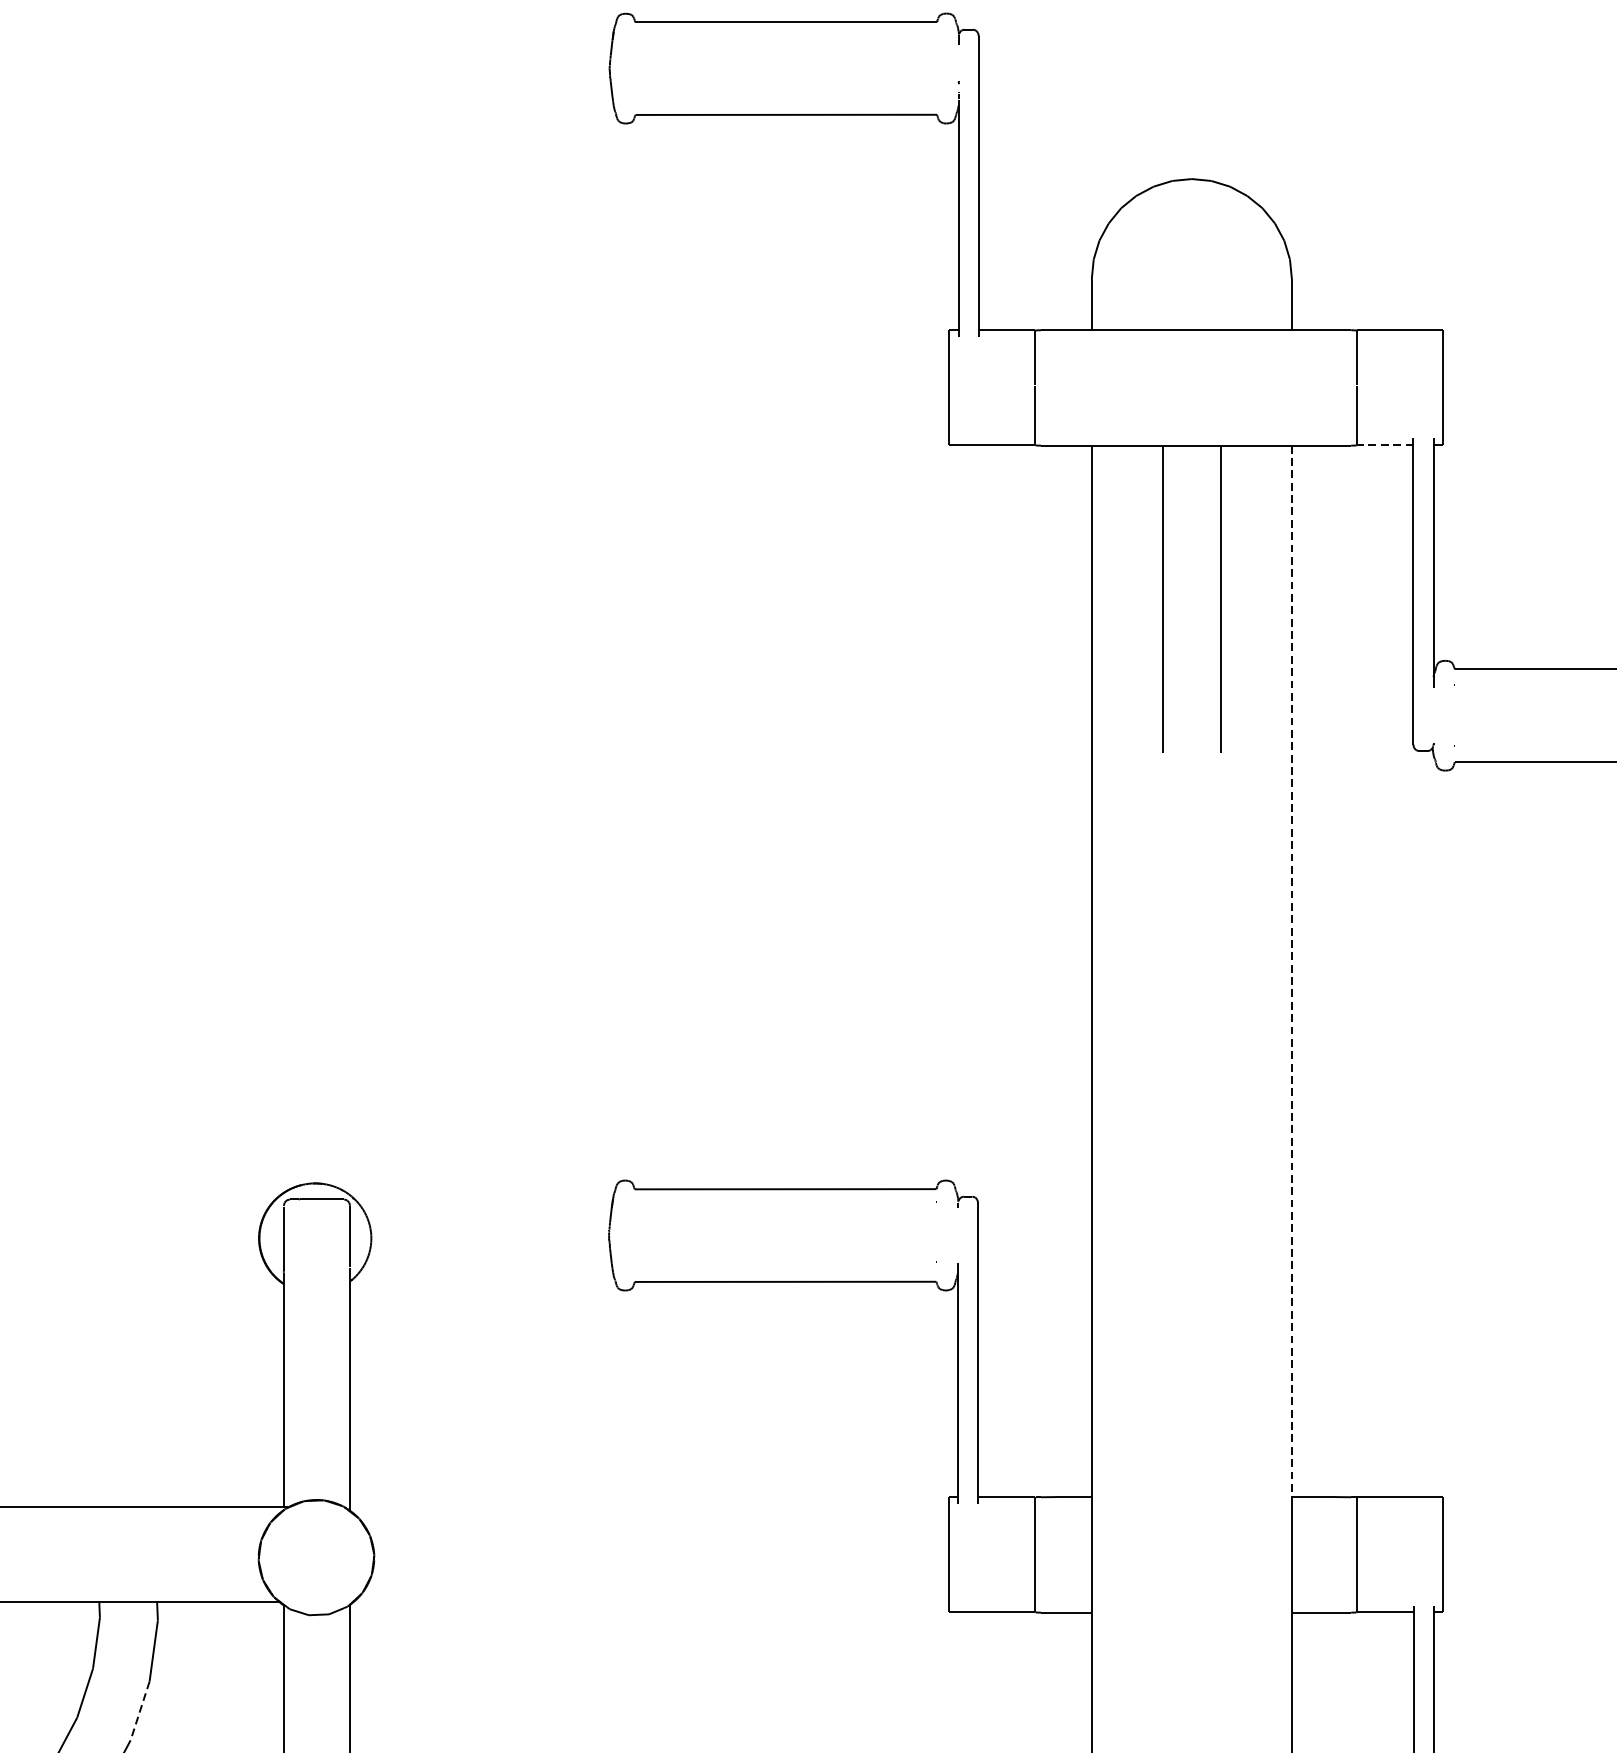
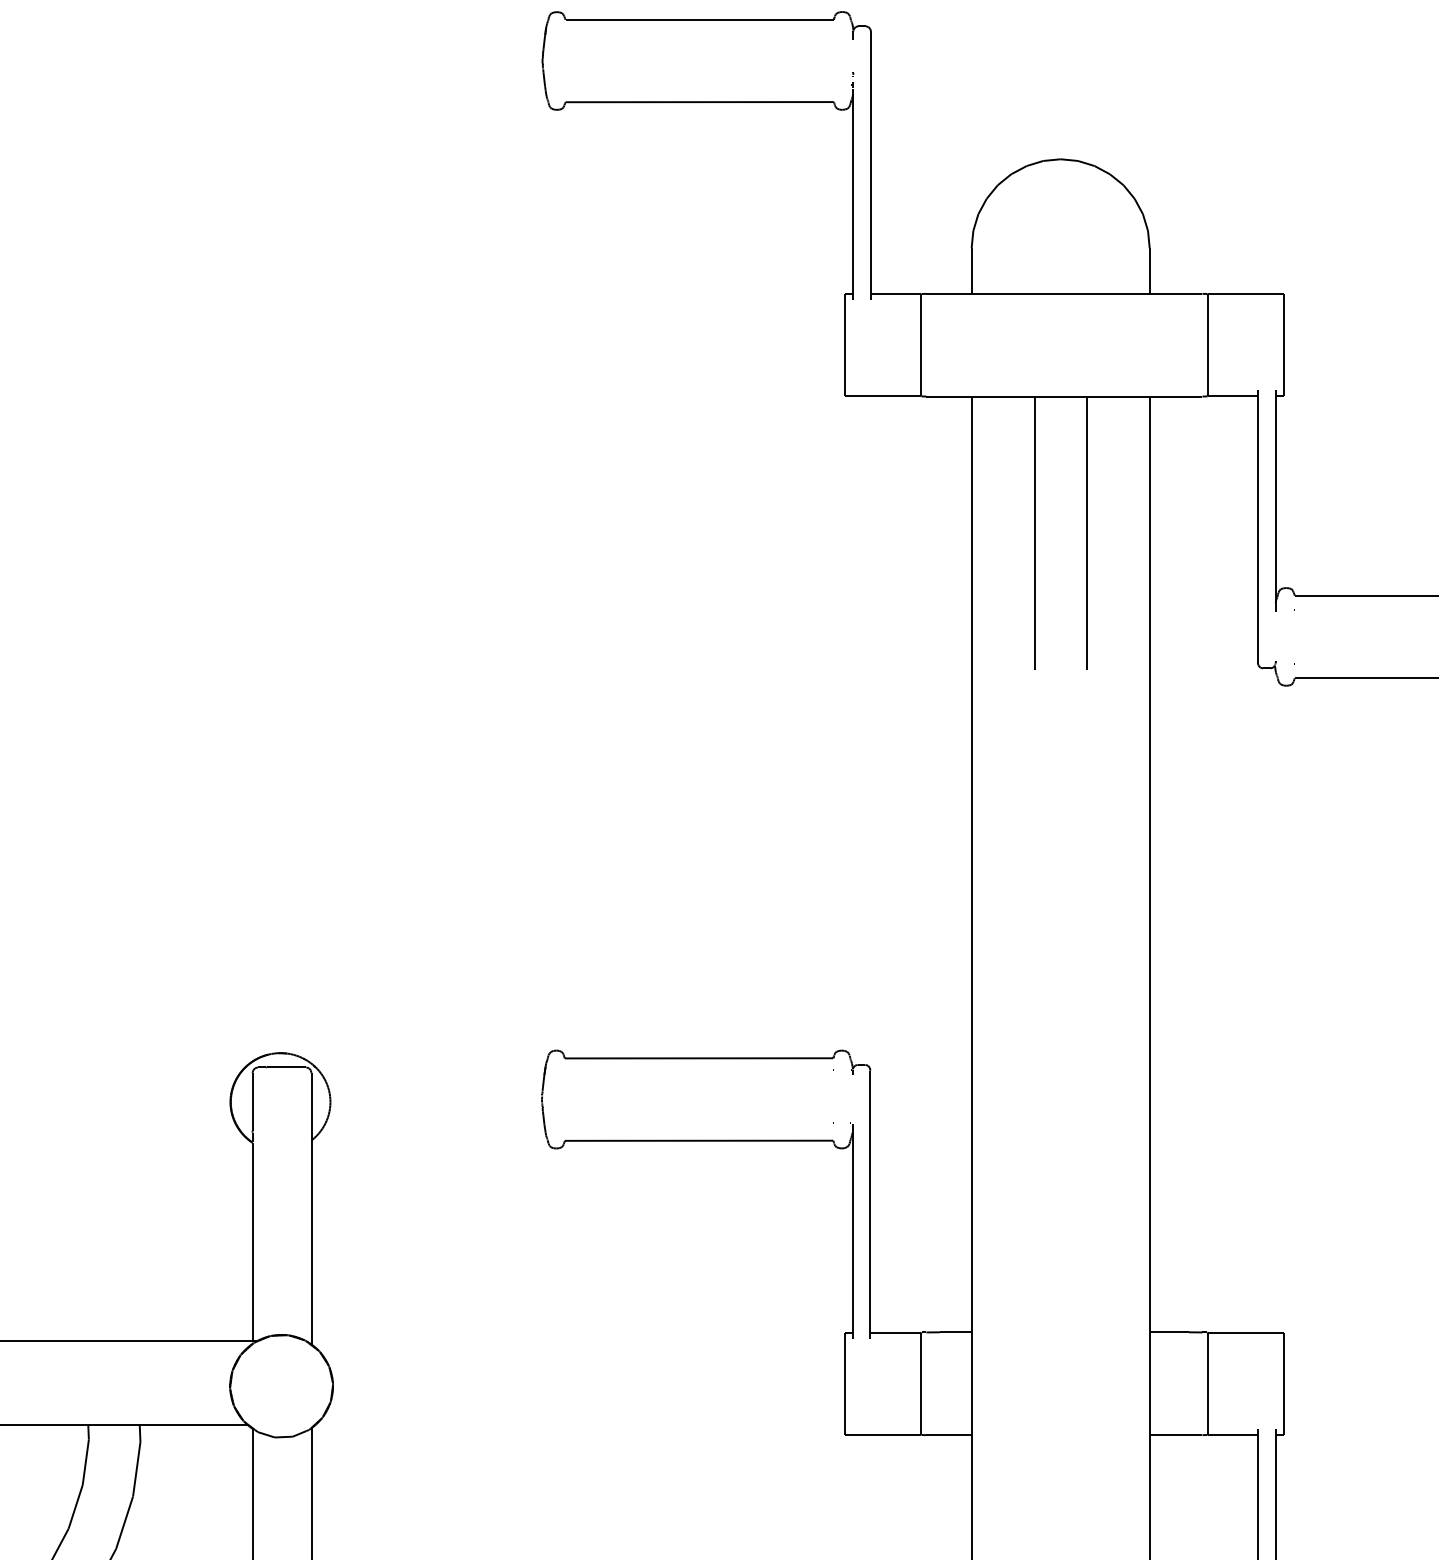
line: (1384, 445) -> (1232, 396), dashed -> solid
line: (1291, 971) -> (1149, 864), dashed -> solid
line: (139, 1711) -> (124, 1523), dashed -> solid

